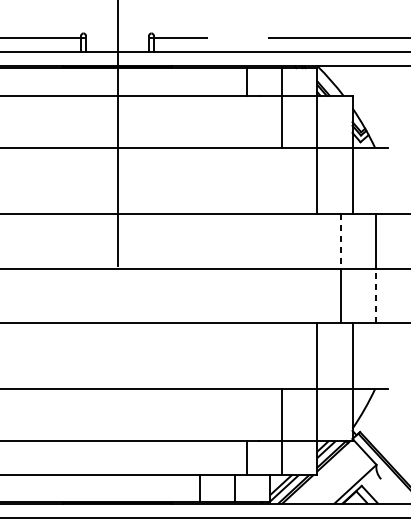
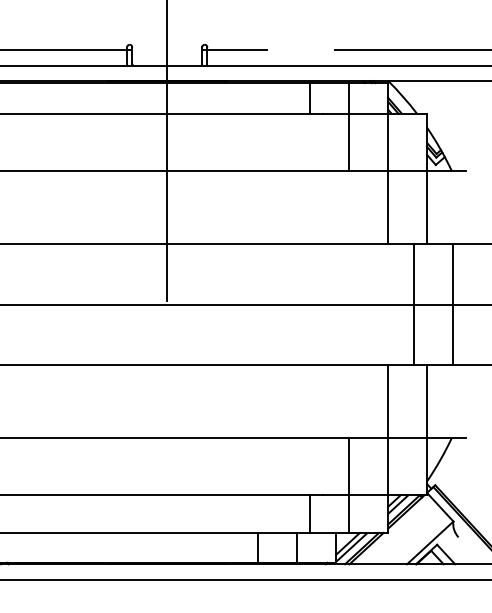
line: (341, 241) -> (414, 274), dashed -> solid
line: (376, 295) -> (453, 334), dashed -> solid

